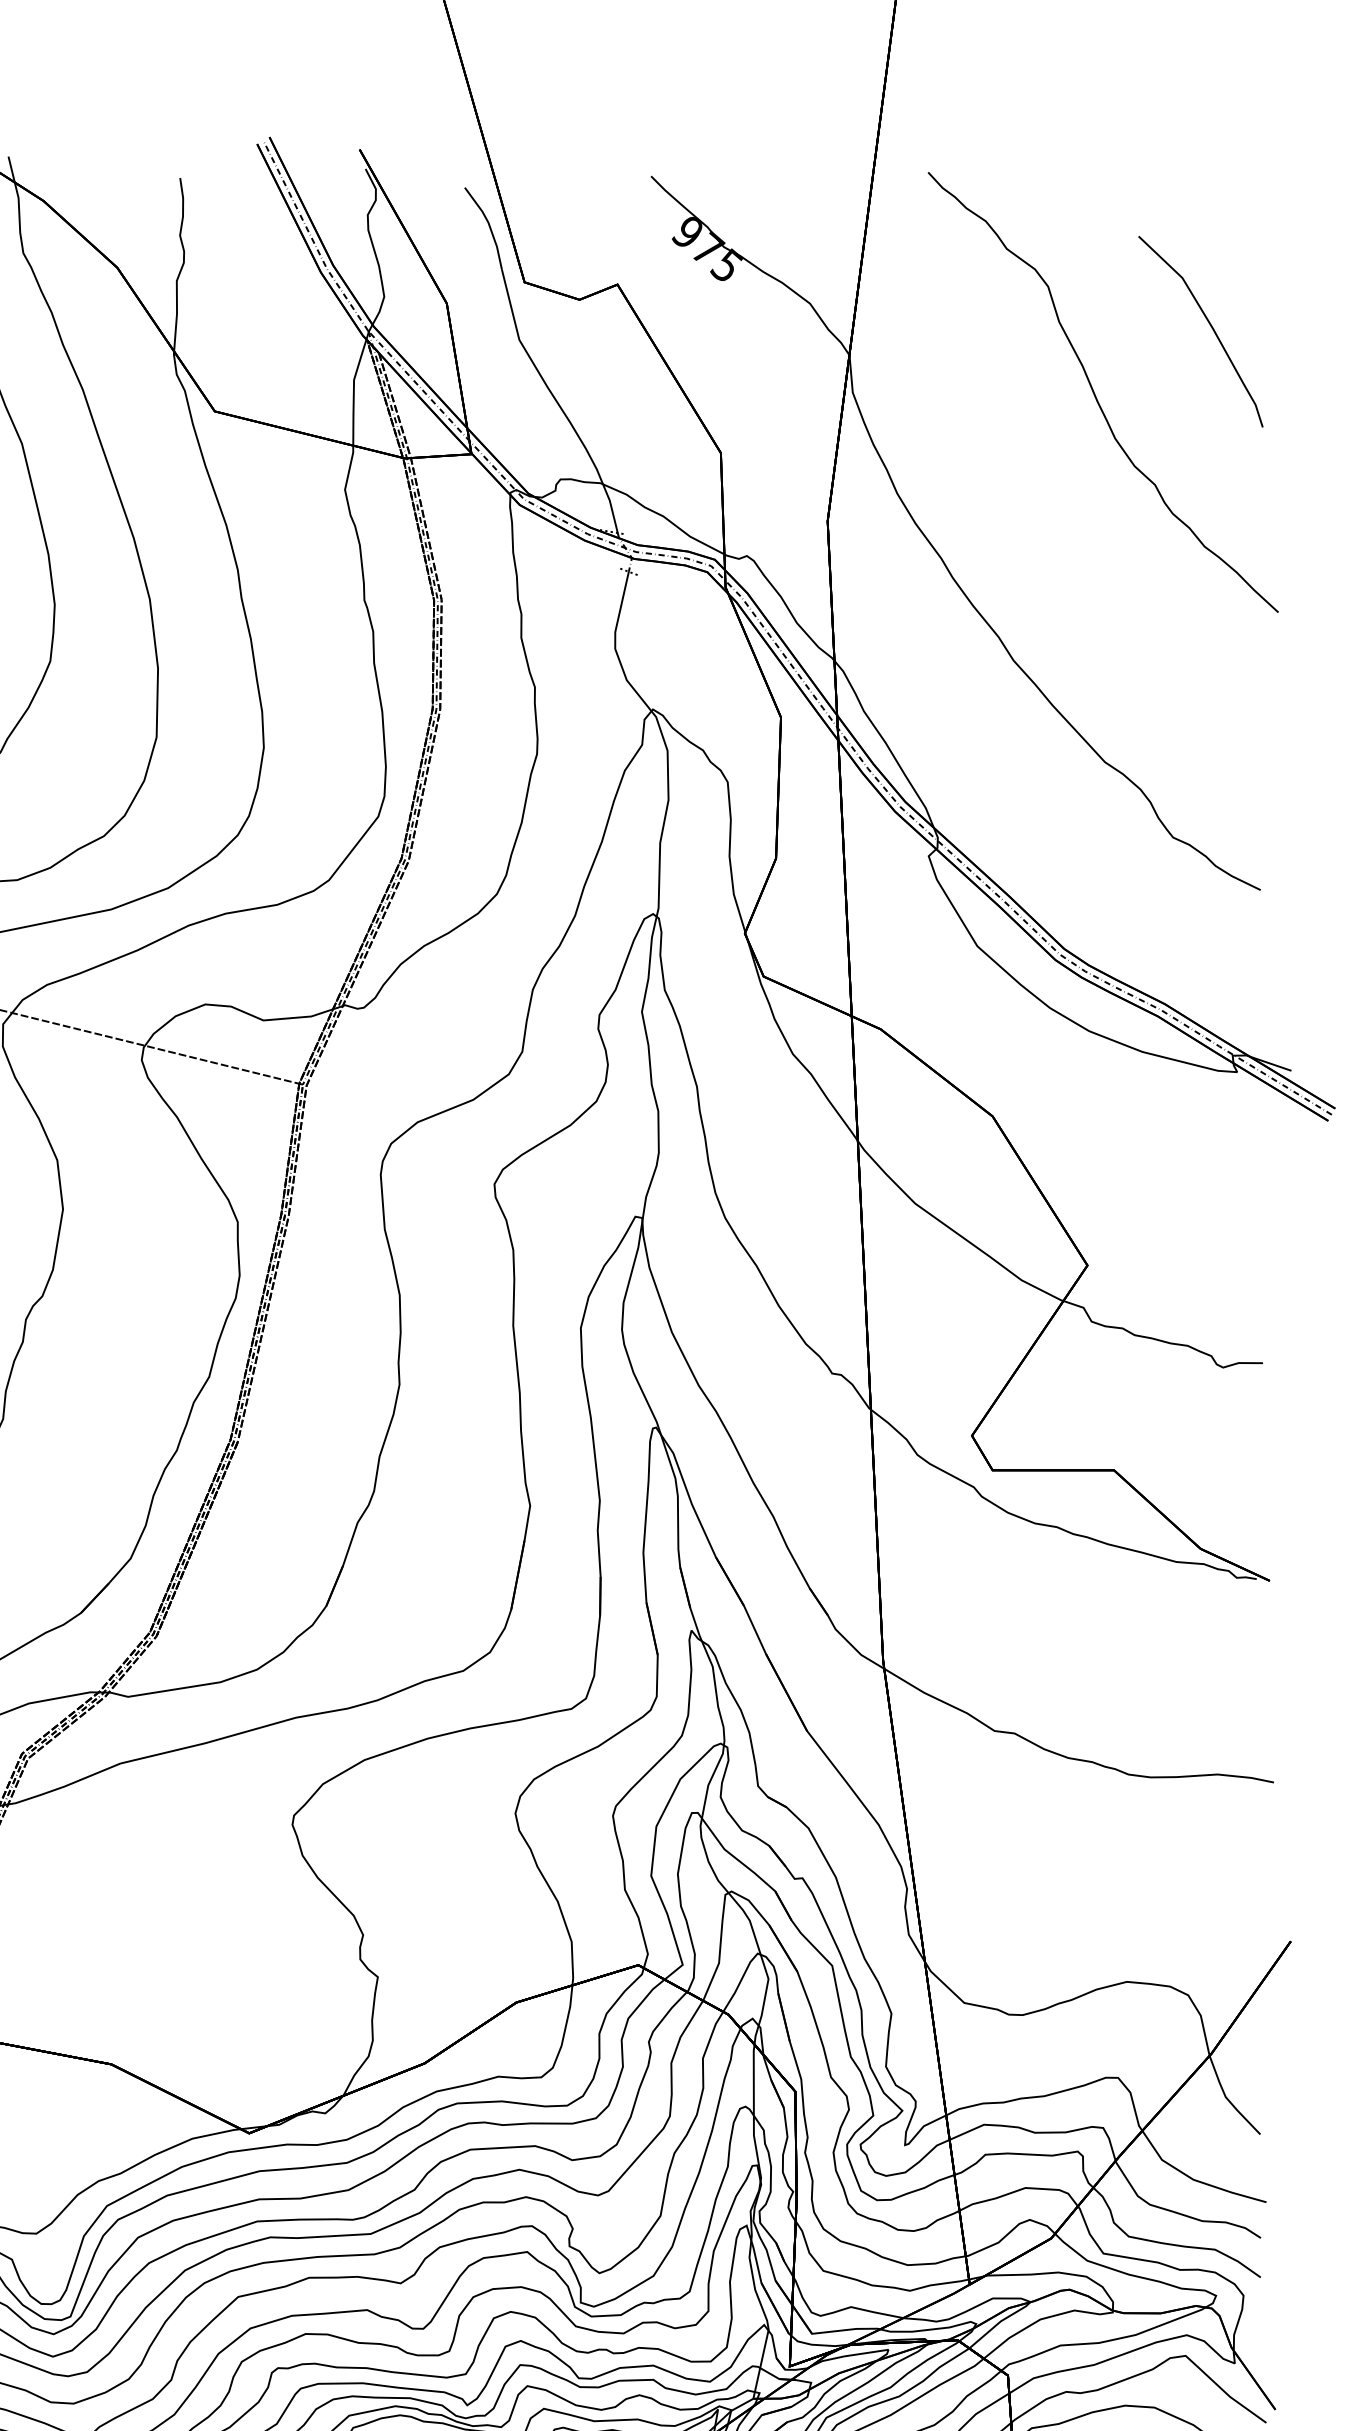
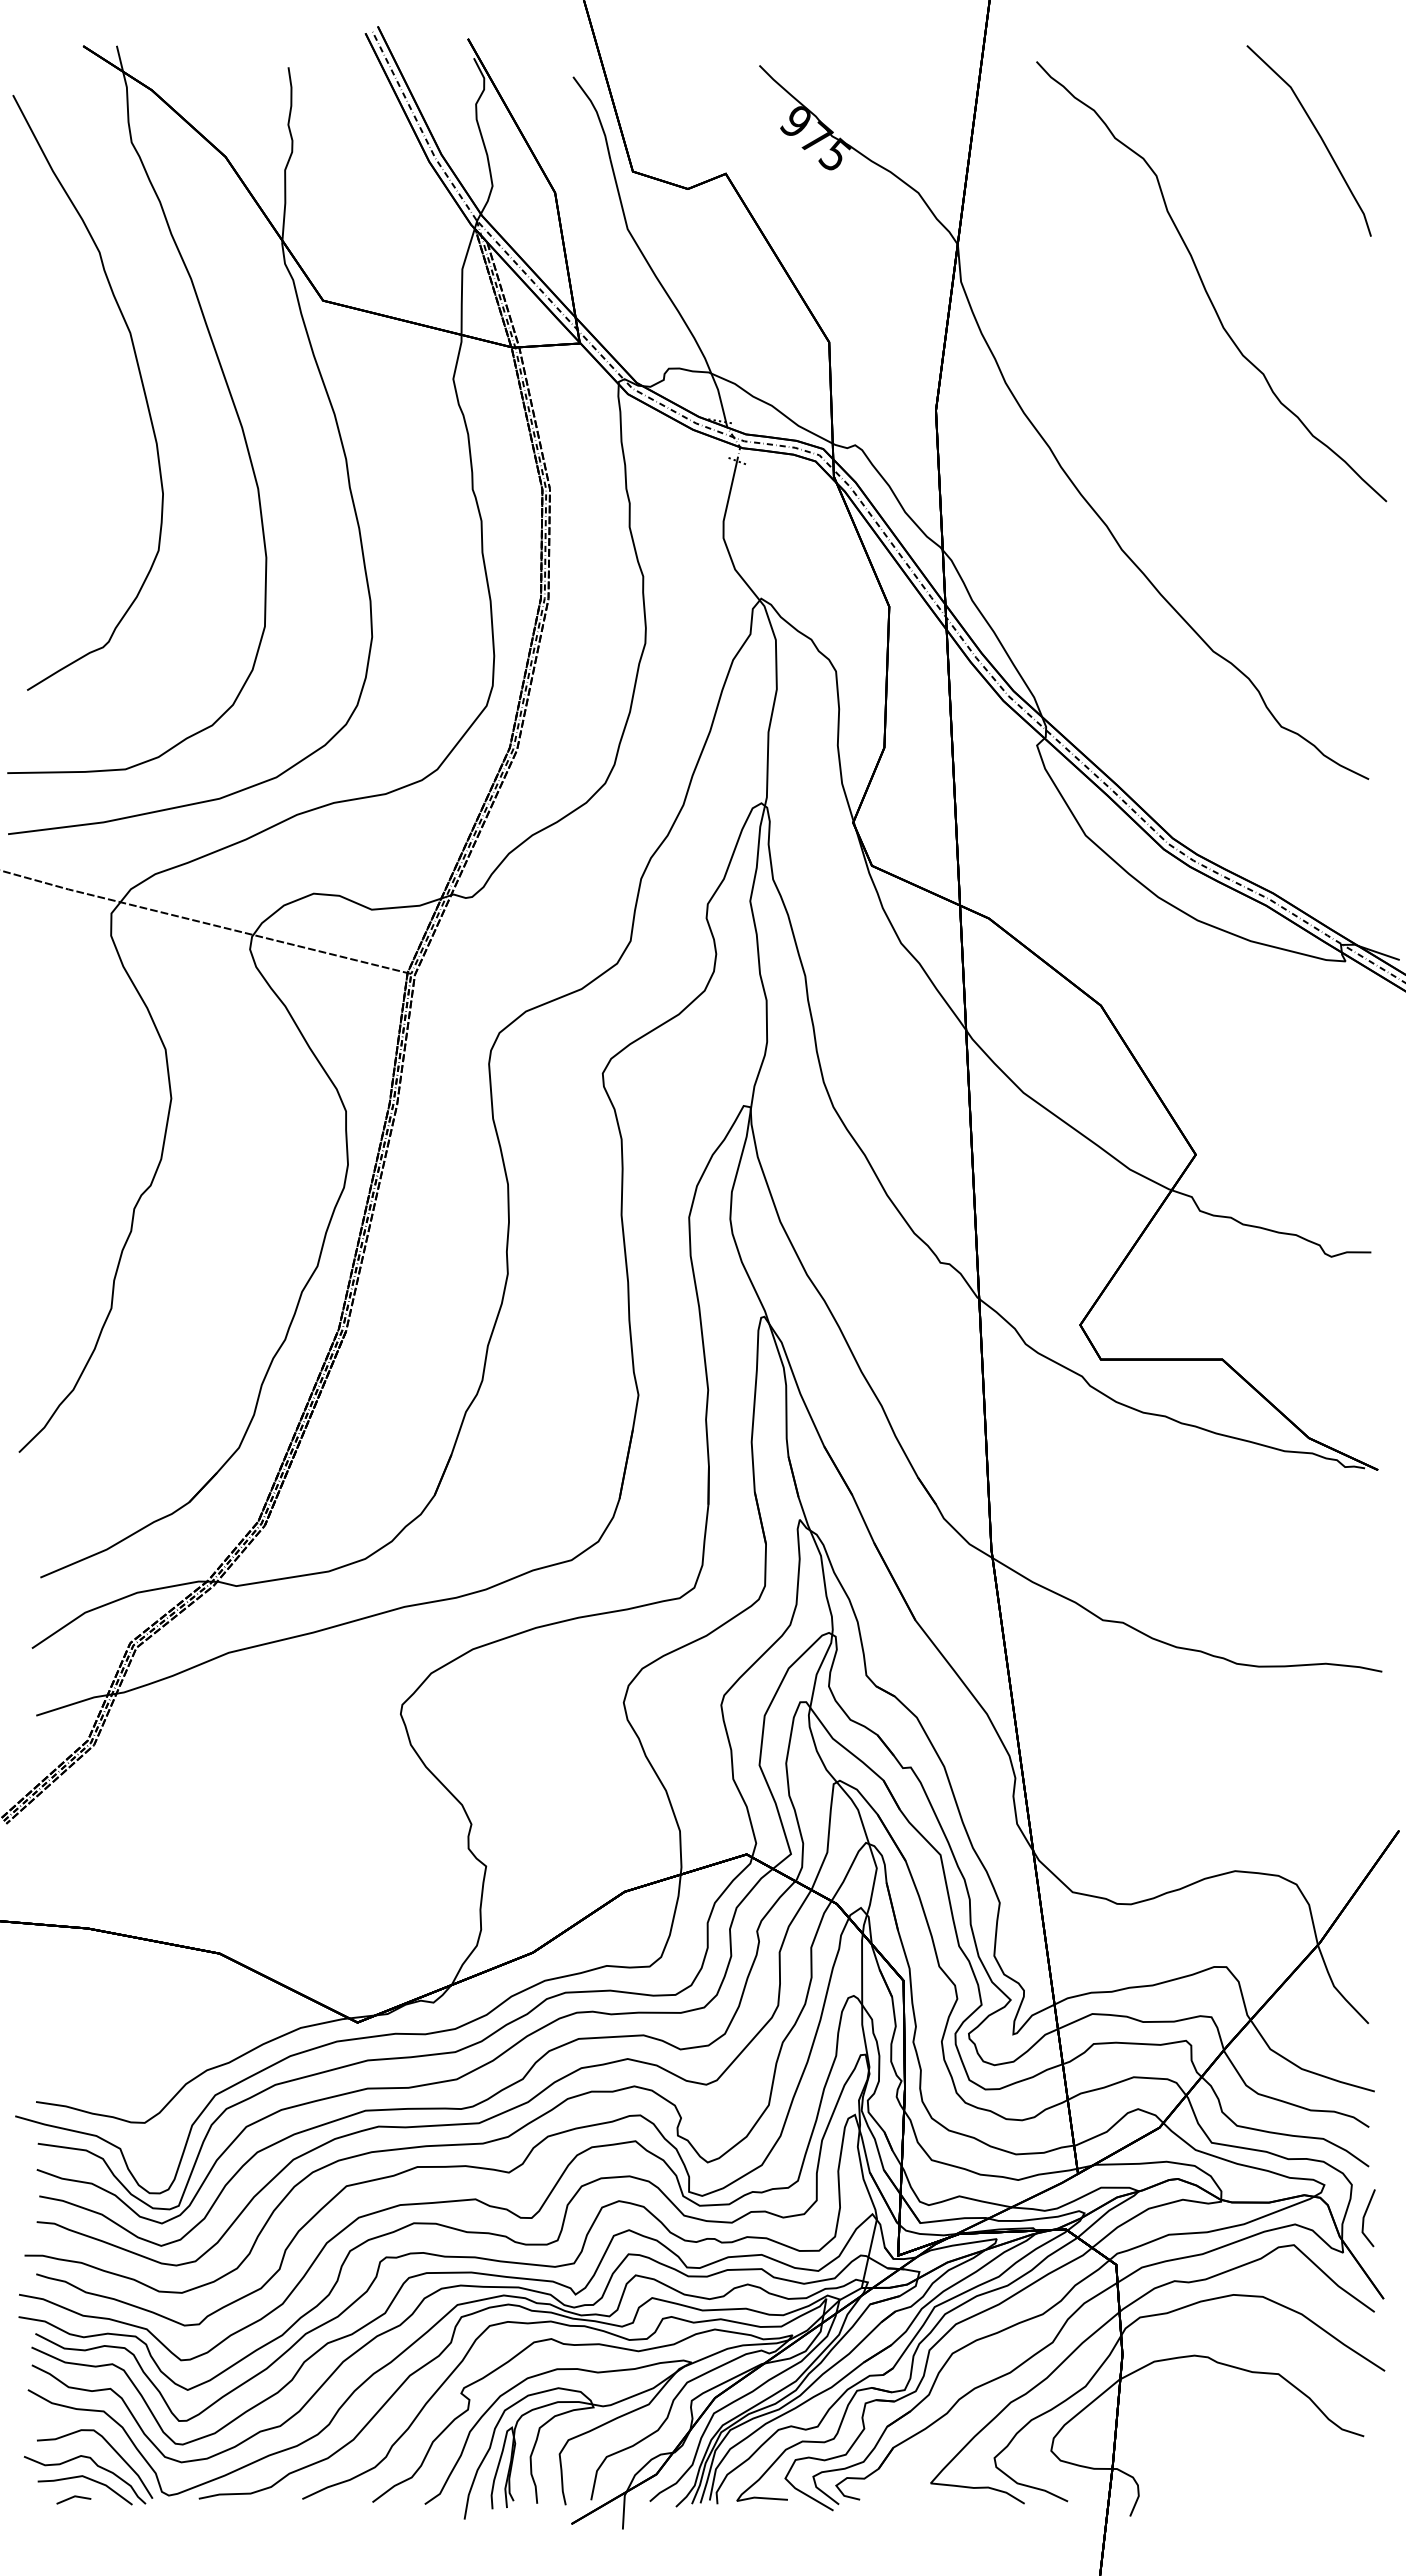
curve: (1210, 326) -> (1318, 135), moved
line: (1256, 2329) -> (1364, 2218), added

